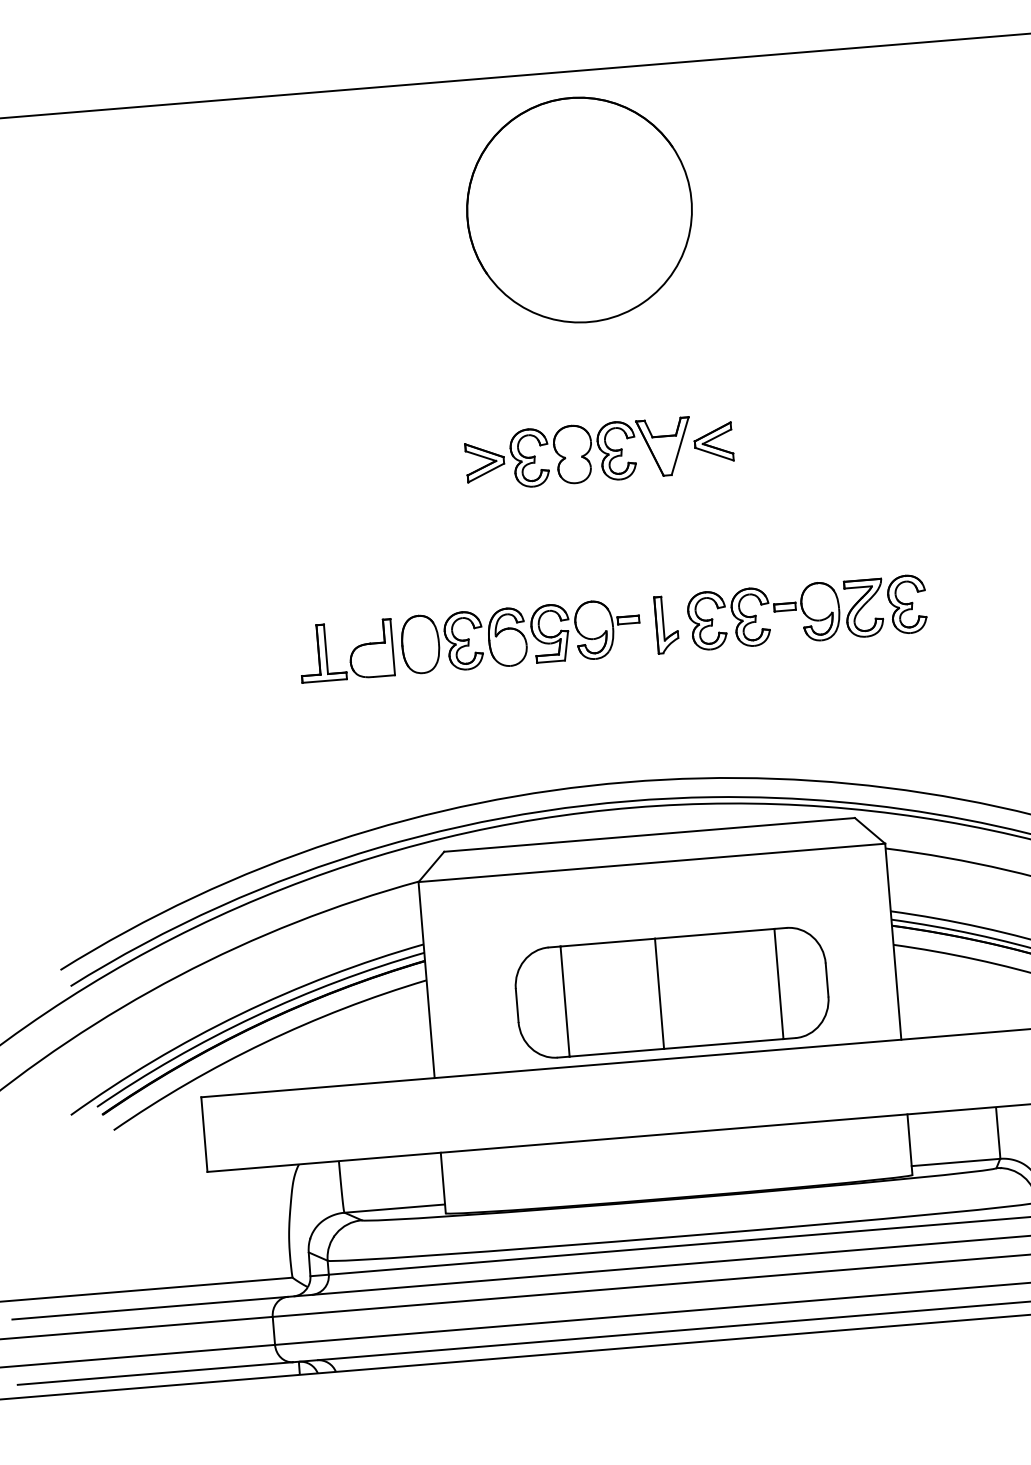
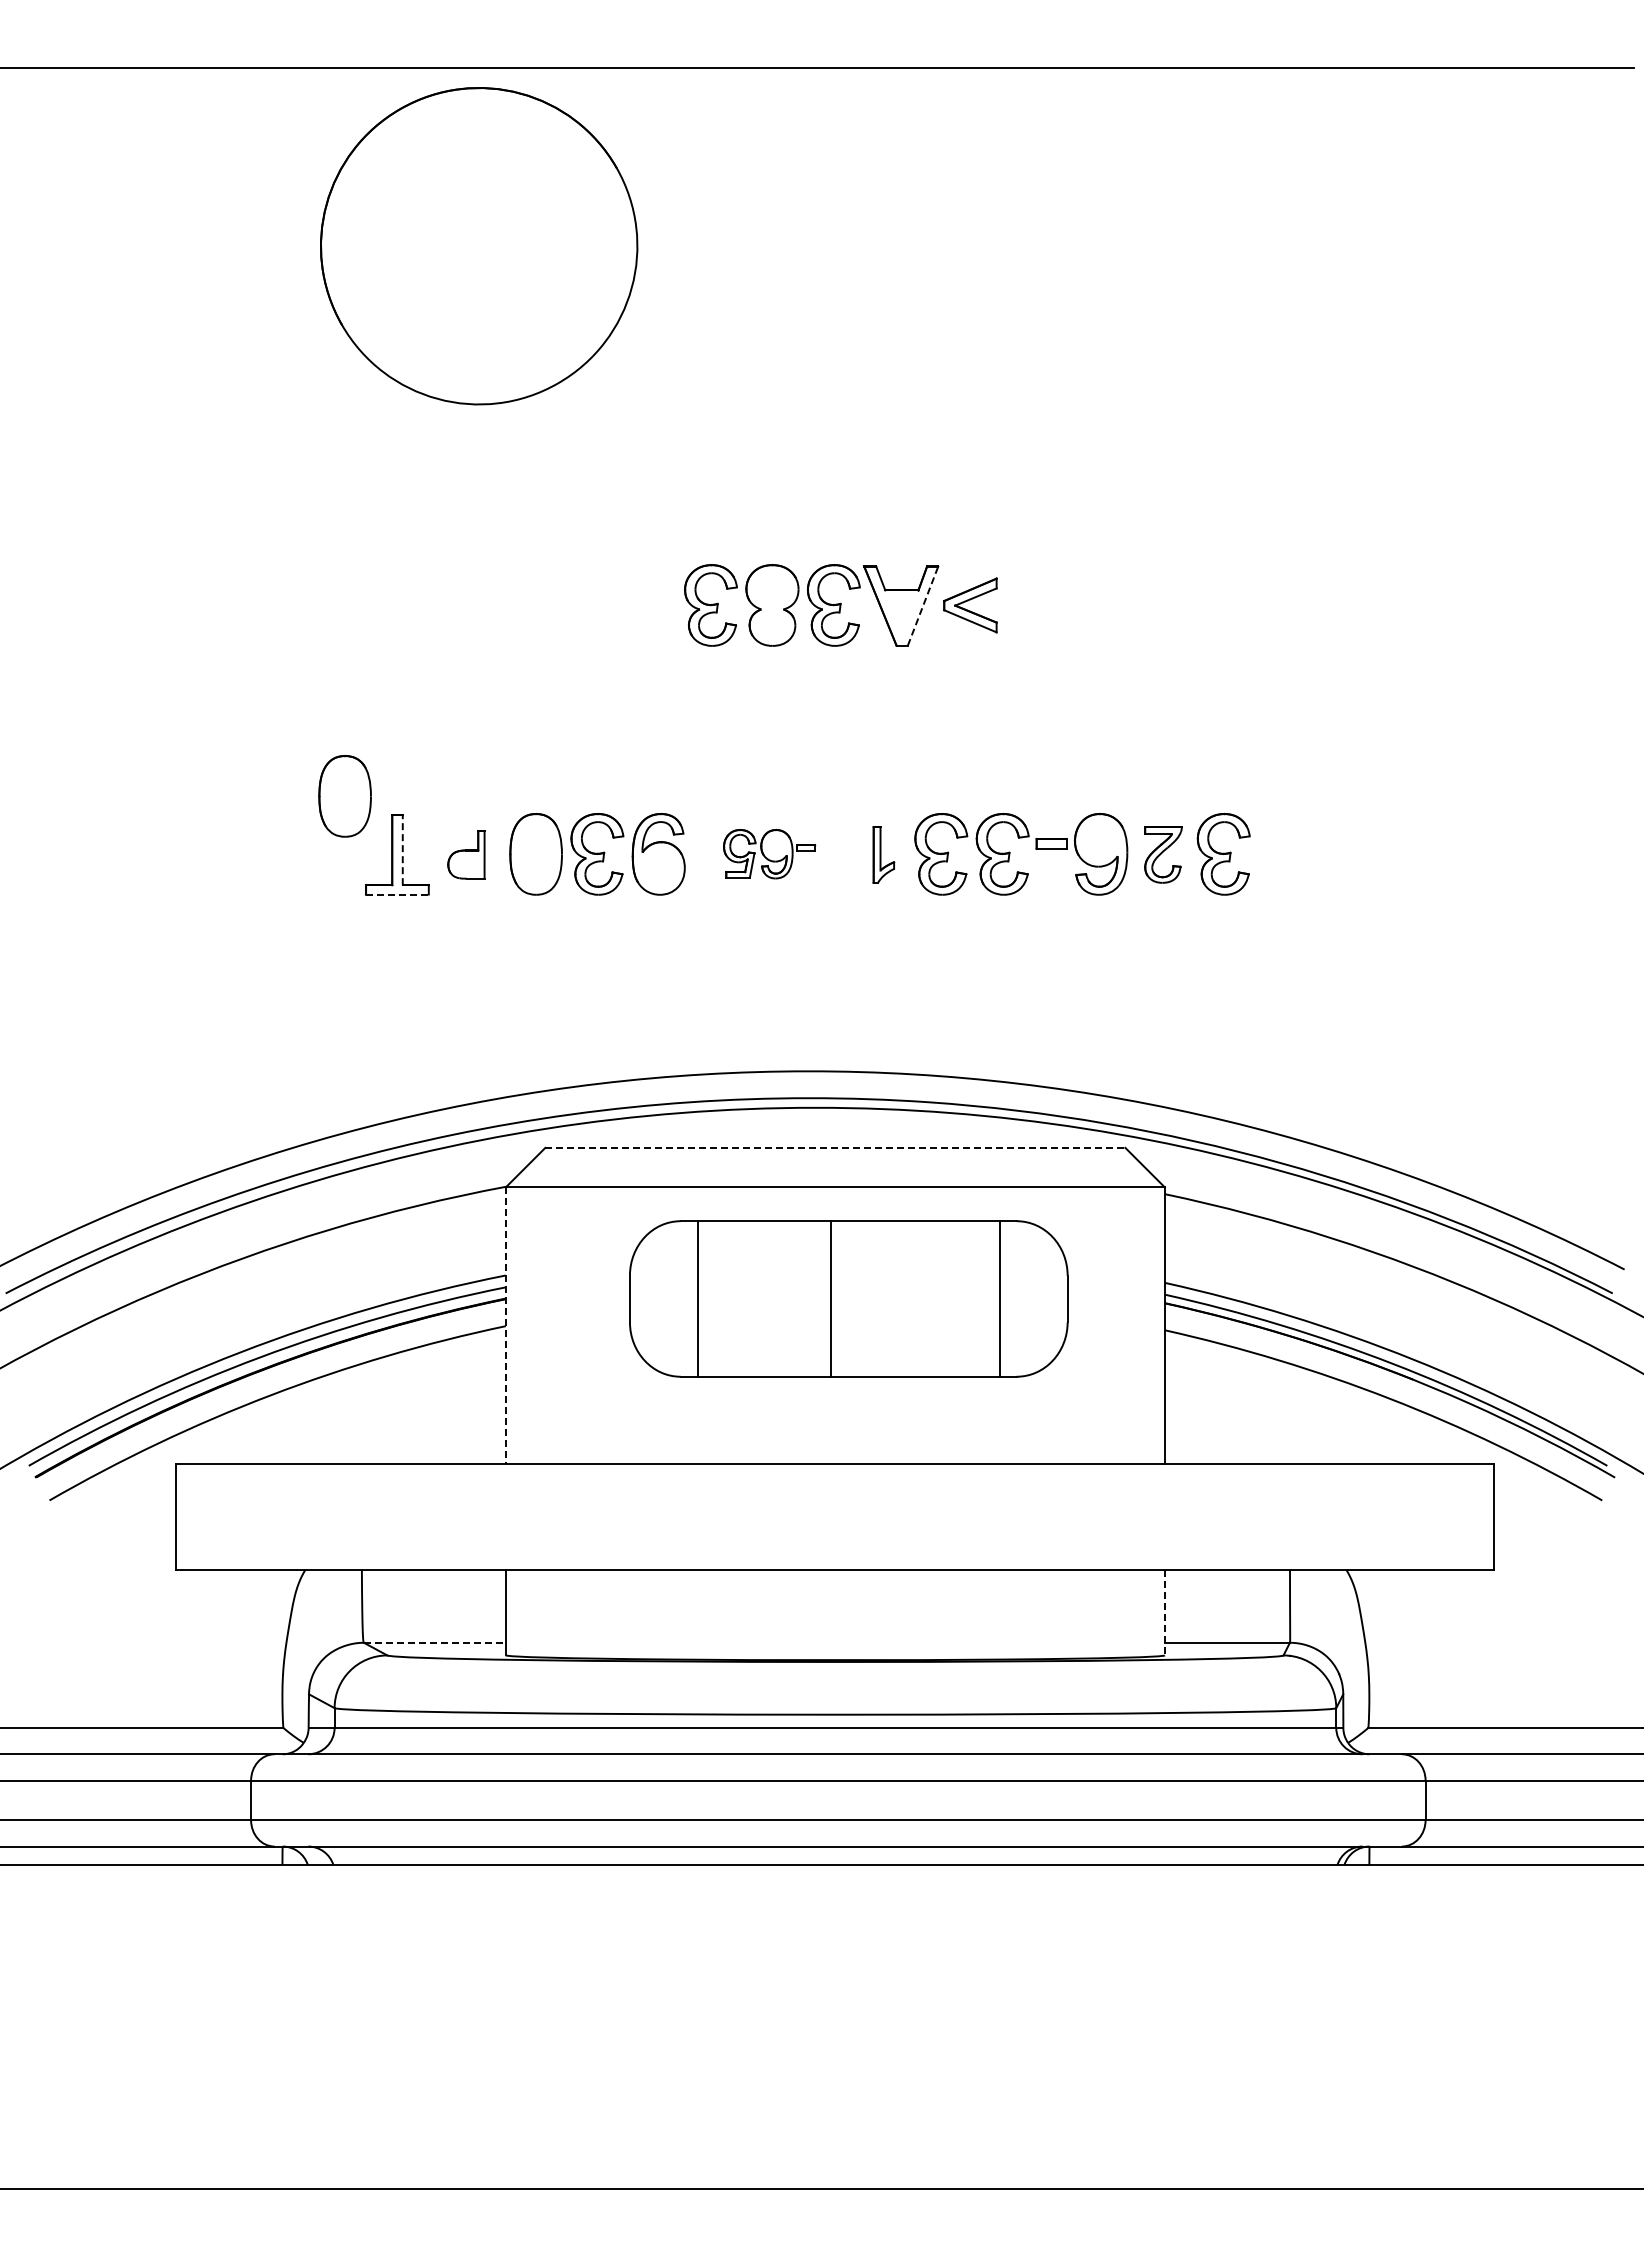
part: (579, 210) -> (479, 246), moved
line: (680, 445) -> (923, 605), solid -> dashed
part: (485, 461) -> (647, 605), removed
part: (864, 608) -> (1163, 854), size x0.7
part: (281, 613) -> (344, 795), added
part: (666, 624) -> (883, 854), size x0.7
part: (585, 630) -> (769, 853), size x0.6
part: (371, 648) -> (466, 854), size x0.6
line: (325, 649) -> (402, 850), solid -> dashed
line: (324, 680) -> (397, 894), solid -> dashed
line: (649, 834) -> (835, 1147), solid -> dashed
line: (426, 980) -> (505, 1326), solid -> dashed
part: (671, 992) -> (848, 1298), moved
line: (909, 1144) -> (1164, 1612), solid -> dashed
line: (394, 1208) -> (434, 1642), solid -> dashed

